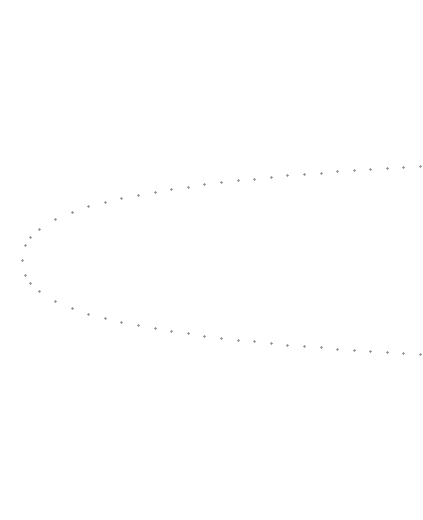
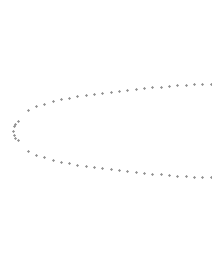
part: (31, 260) -> (15, 130), size x0.6

